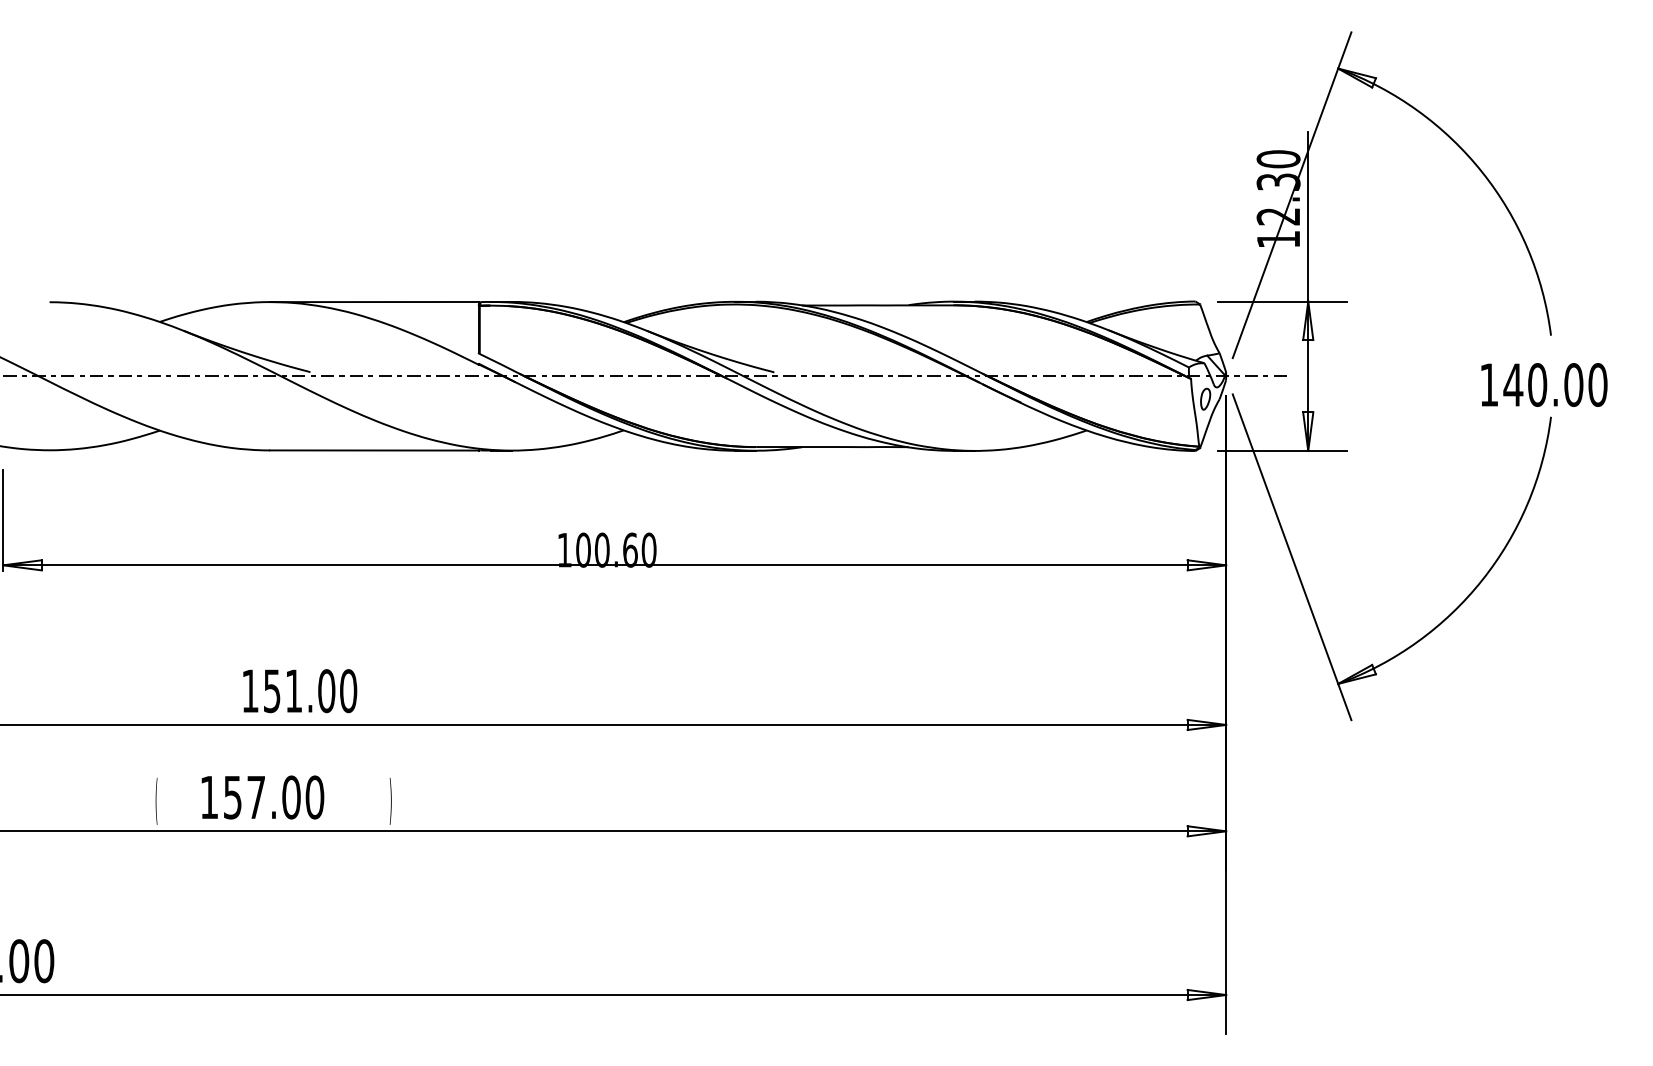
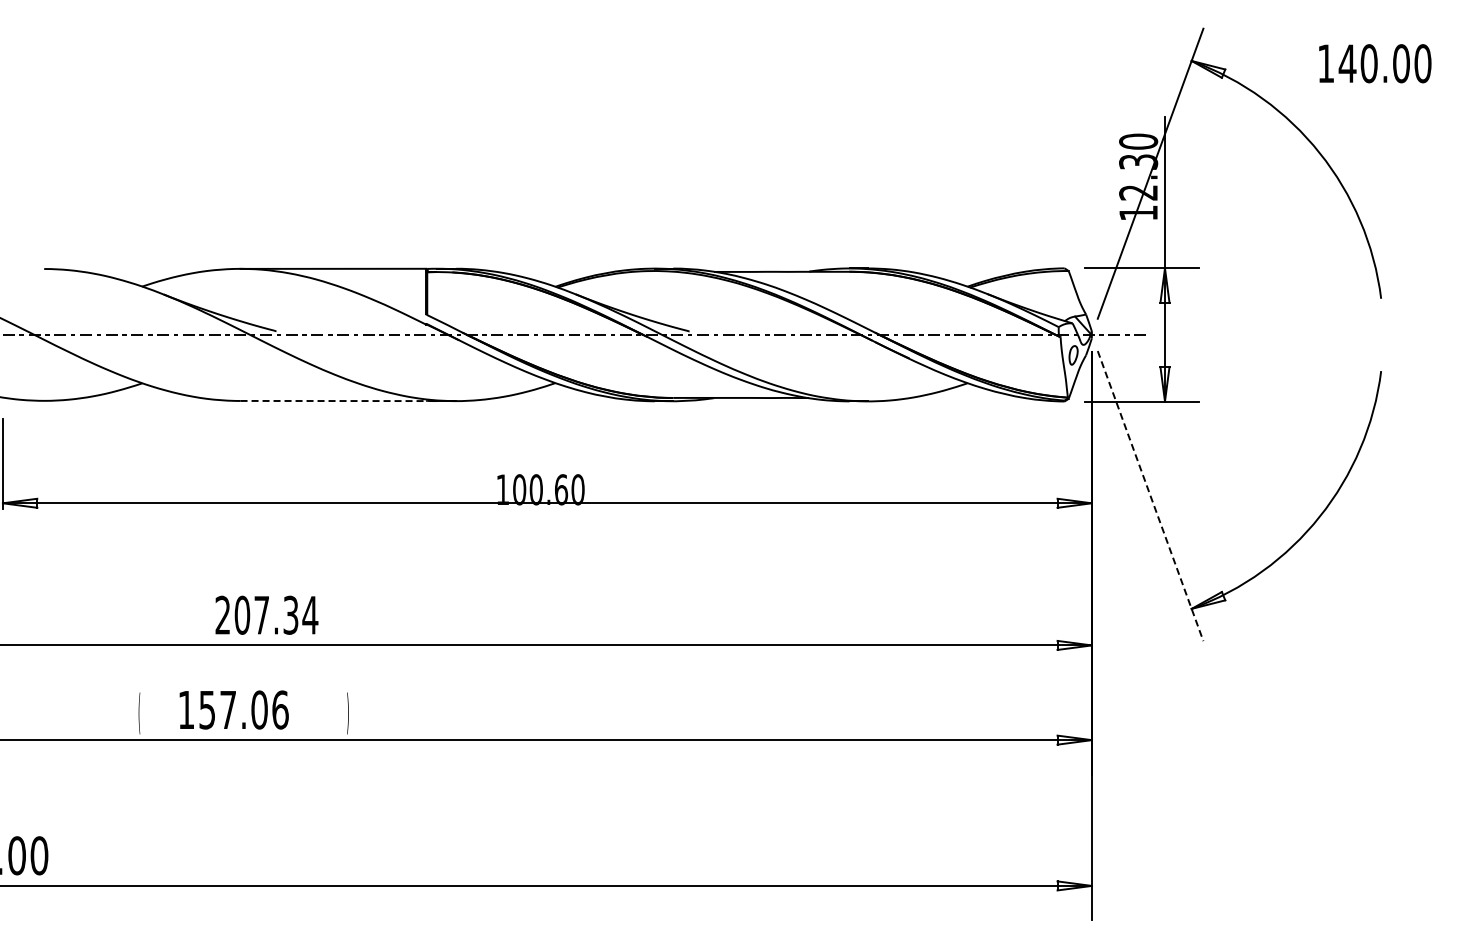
text: (1544, 384) -> (1375, 63), moved
line: (374, 451) -> (333, 401), solid -> dashed
line: (1291, 557) -> (1150, 496), solid -> dashed
text: (299, 690) -> (266, 614), 151.00 -> 207.34
text: (314, 796) -> (280, 709), 157.00 -> 157.06

